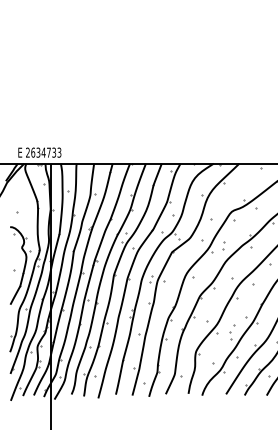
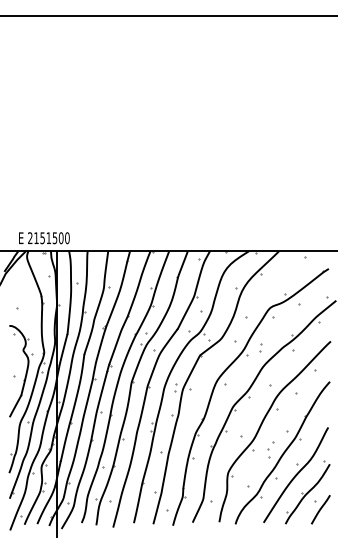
text: (45, 152) -> (51, 238), 2634733 -> 2151500

